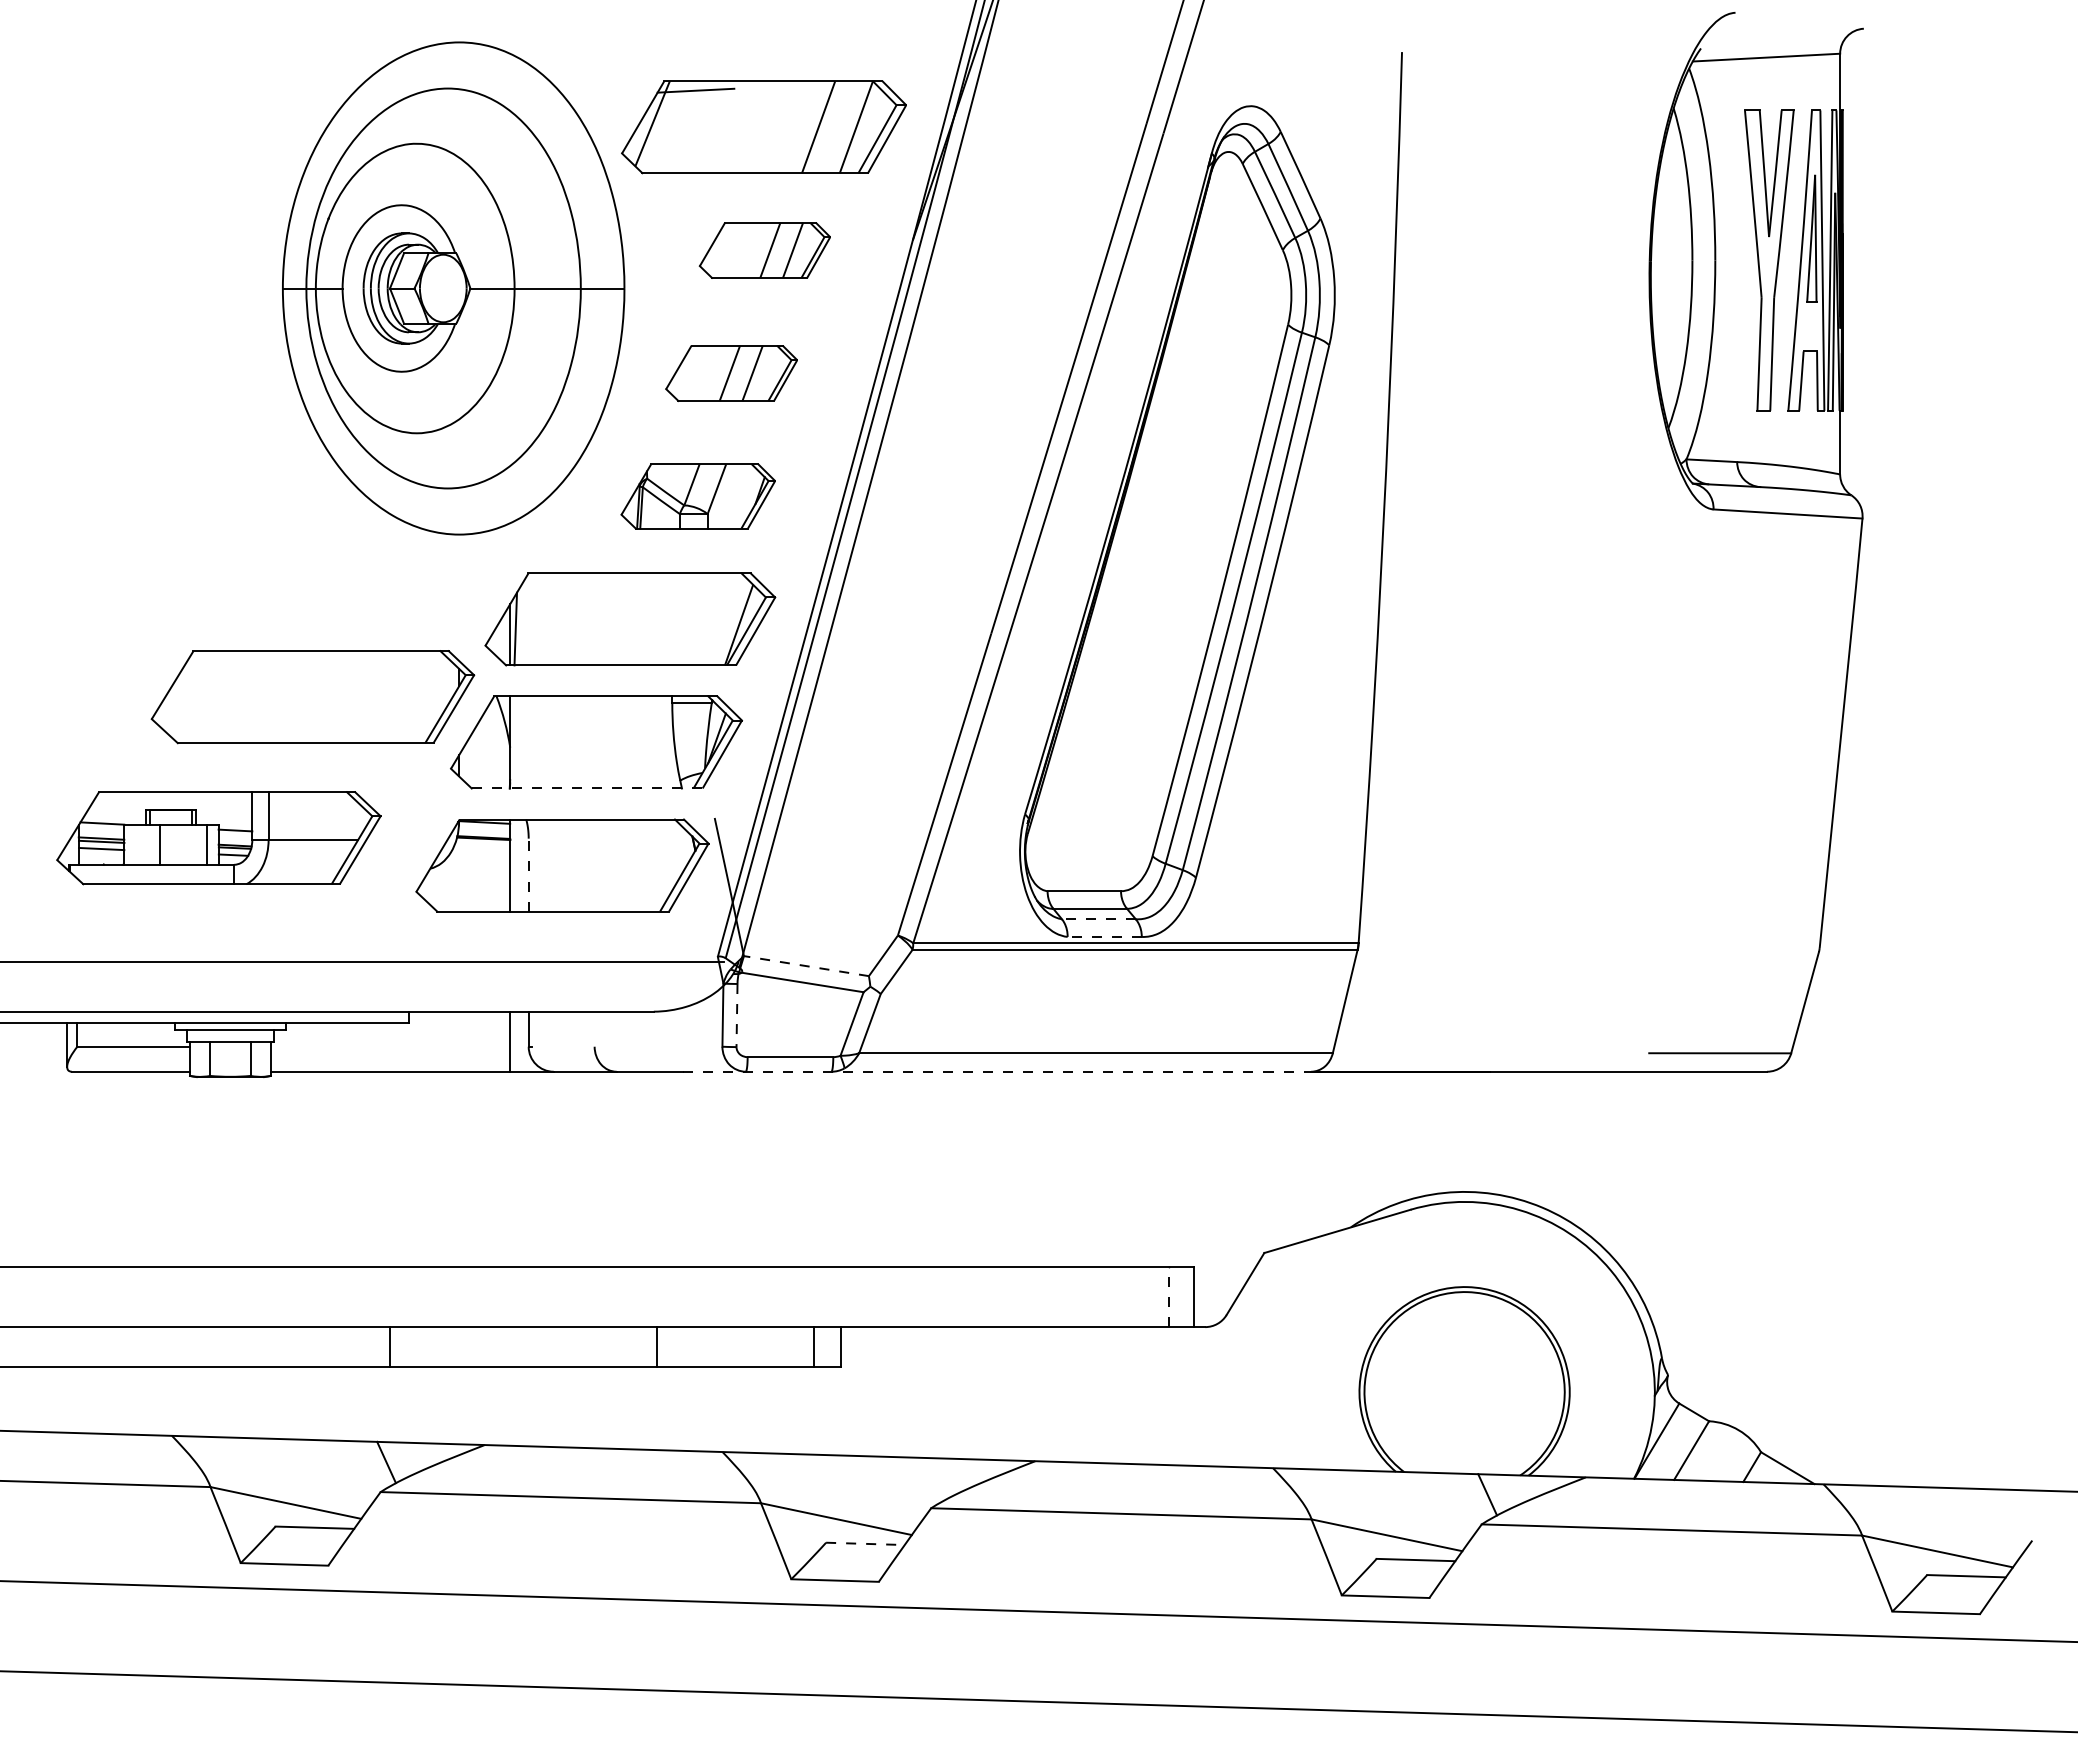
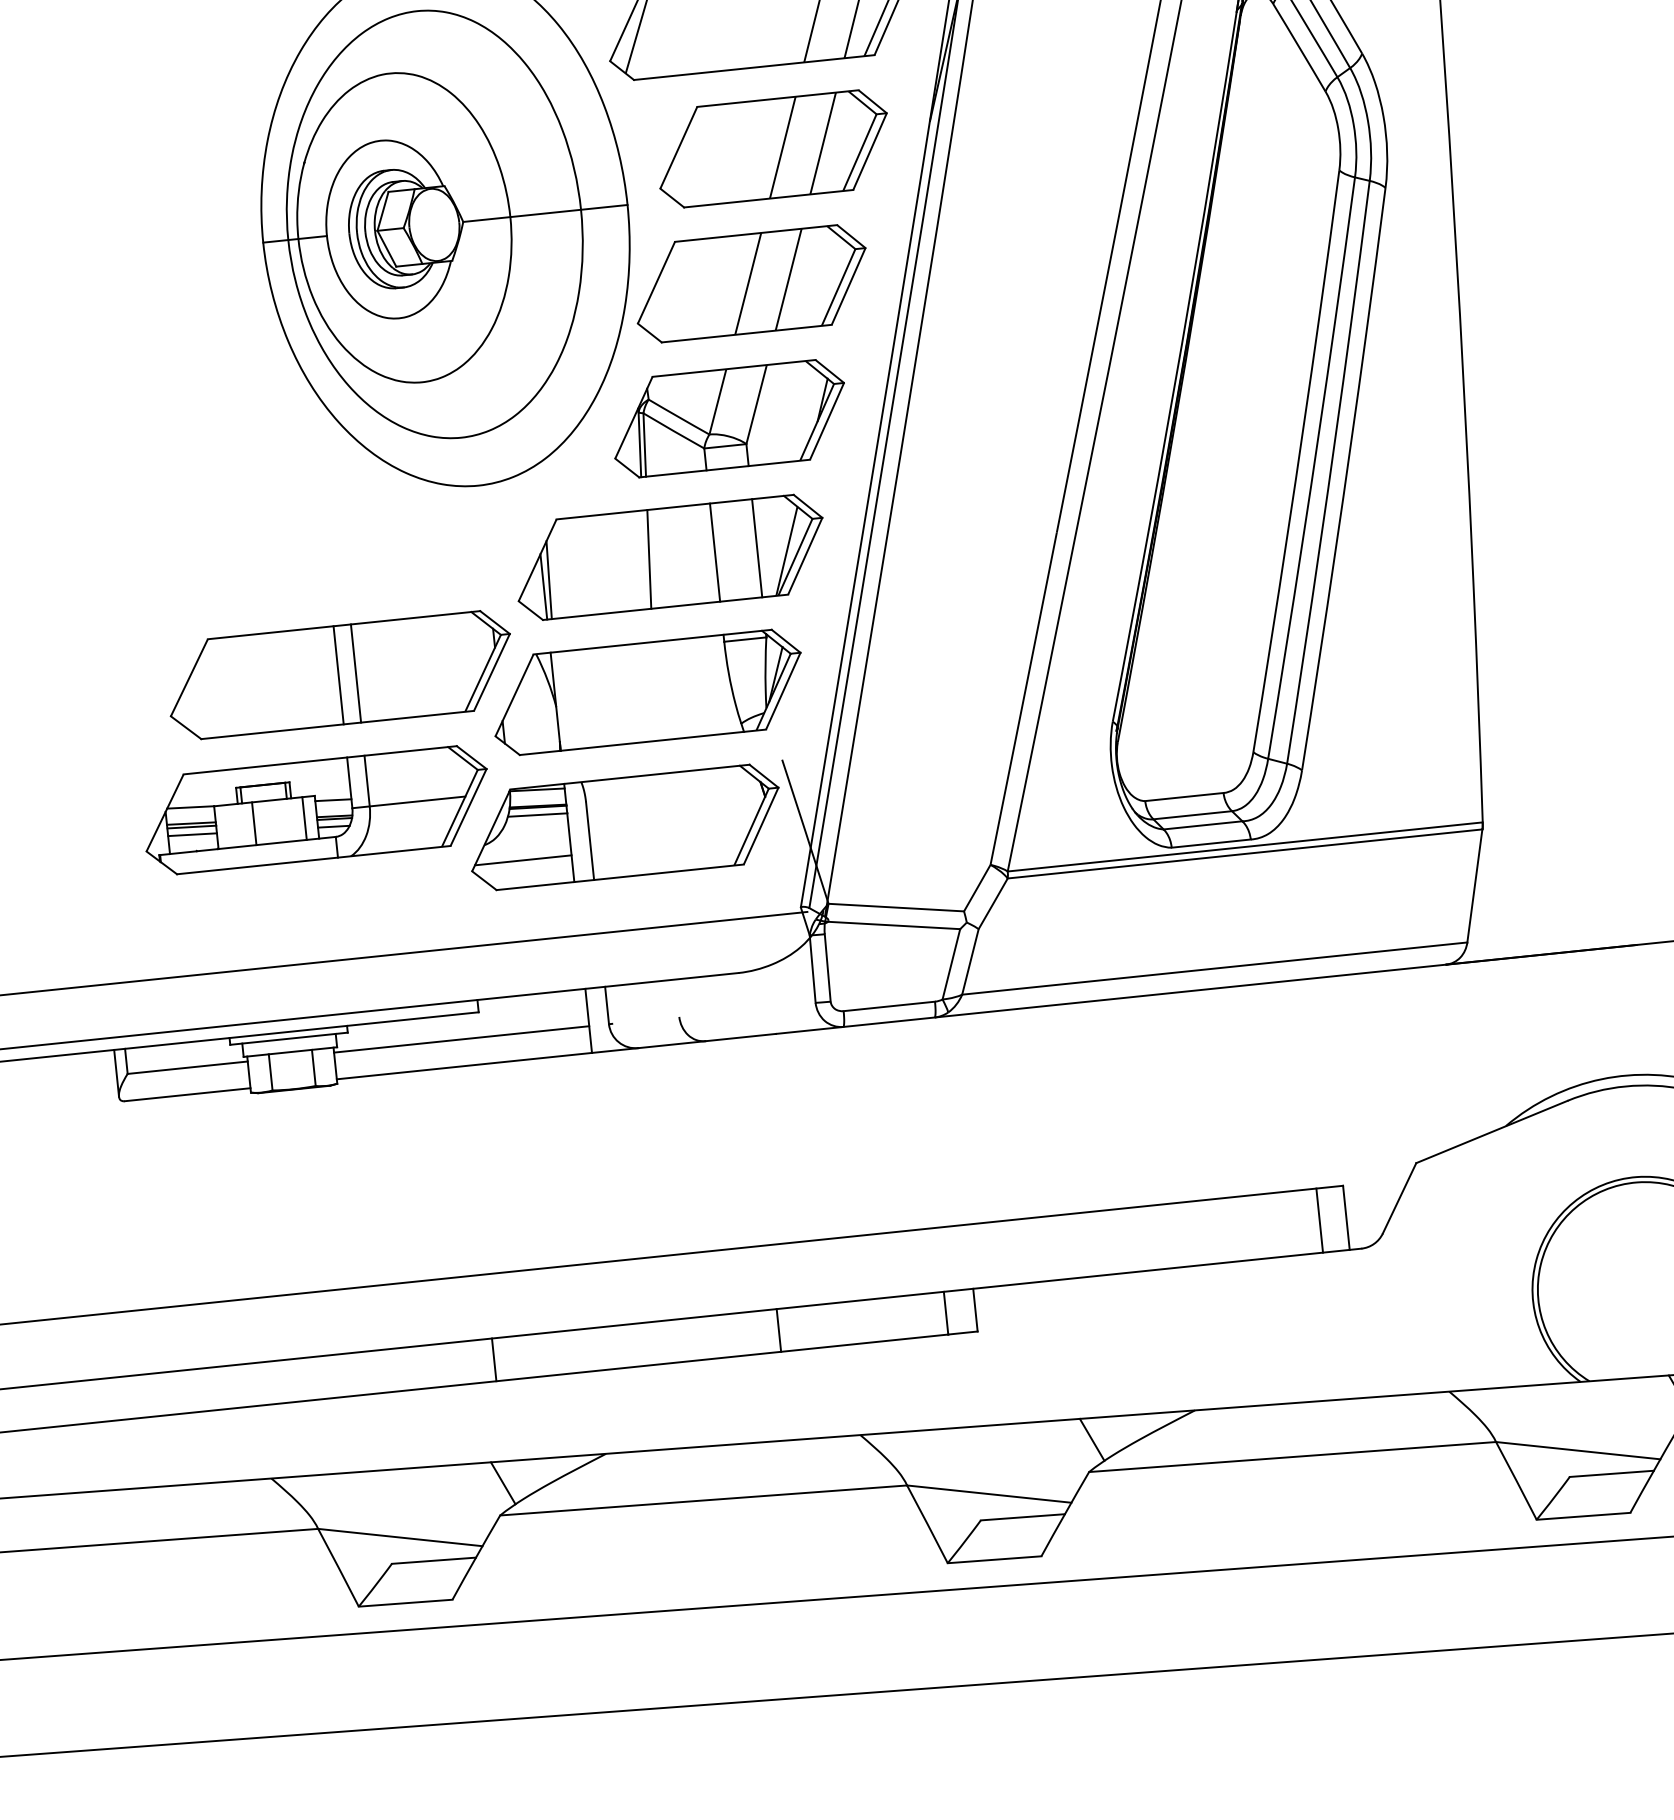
part: (764, 250) -> (772, 149), size x1.67
part: (731, 373) -> (751, 283), size x1.67
part: (697, 496) -> (728, 418), size x1.43
line: (610, 619) -> (649, 559), added
line: (672, 619) -> (715, 552), added
line: (711, 619) -> (756, 548), added
line: (311, 697) -> (338, 675), added
line: (327, 697) -> (355, 673), added
line: (587, 788) -> (643, 742), dashed -> solid
part: (218, 838) -> (316, 810), moved
line: (482, 845) -> (537, 814), added
line: (528, 874) -> (589, 840), dashed -> solid
line: (464, 886) -> (522, 860), added
line: (1098, 919) -> (1202, 825), dashed -> solid
line: (1104, 936) -> (1210, 843), dashed -> solid
line: (805, 966) -> (895, 908), dashed -> solid
line: (737, 1015) -> (828, 967), dashed -> solid
line: (390, 1046) -> (461, 1039), added
line: (997, 1071) -> (1111, 998), dashed -> solid
line: (1169, 1296) -> (1319, 1219), dashed -> solid
line: (936, 1478) -> (1091, 1439), added
line: (865, 1543) -> (1022, 1516), dashed -> solid

